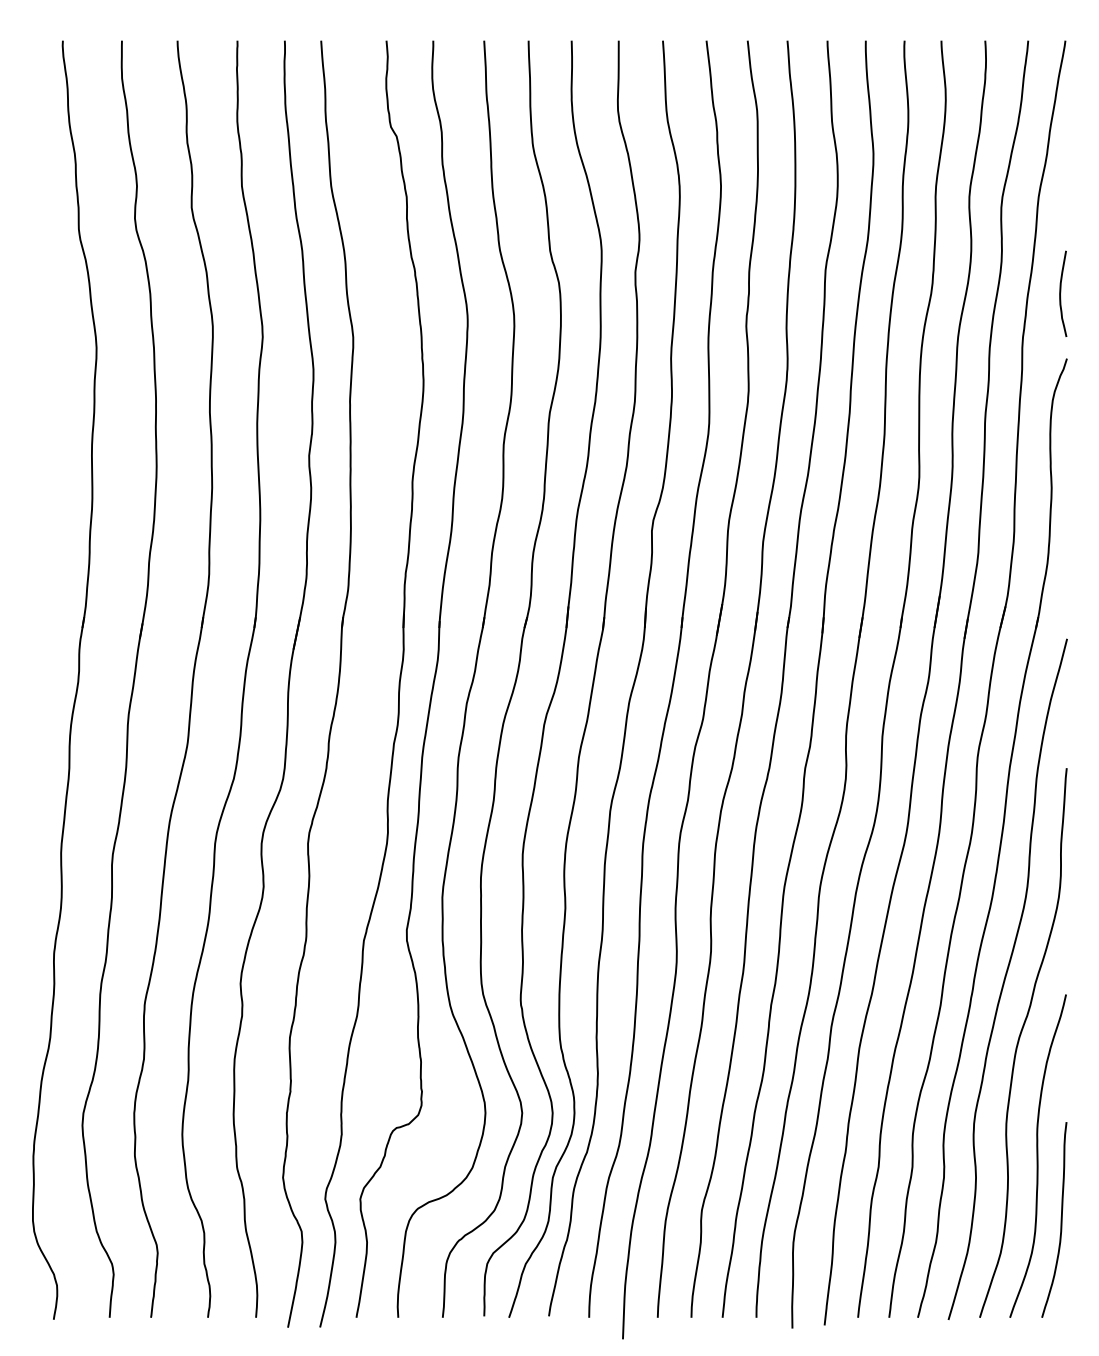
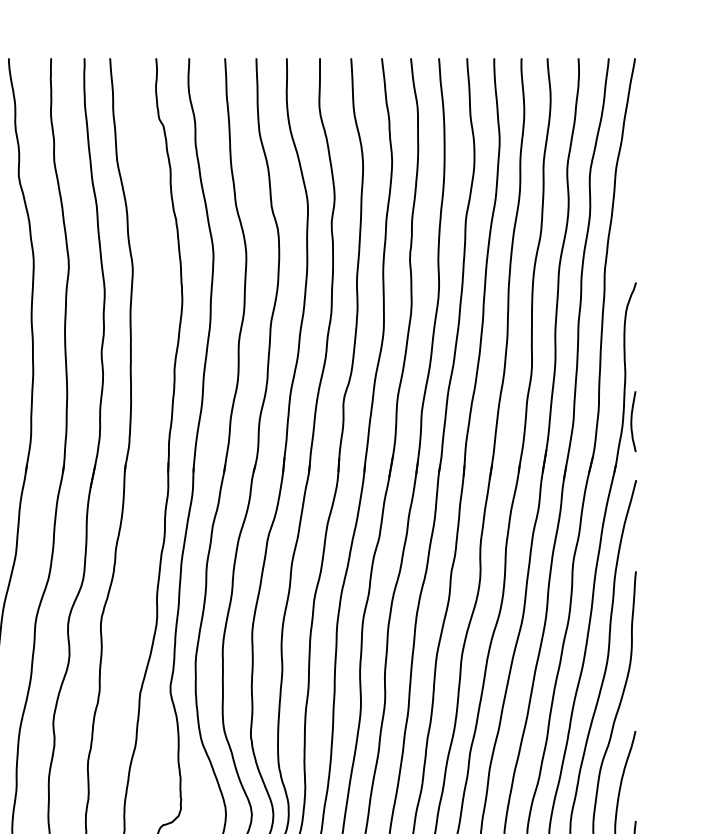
curve: (1061, 292) -> (632, 420), moved

